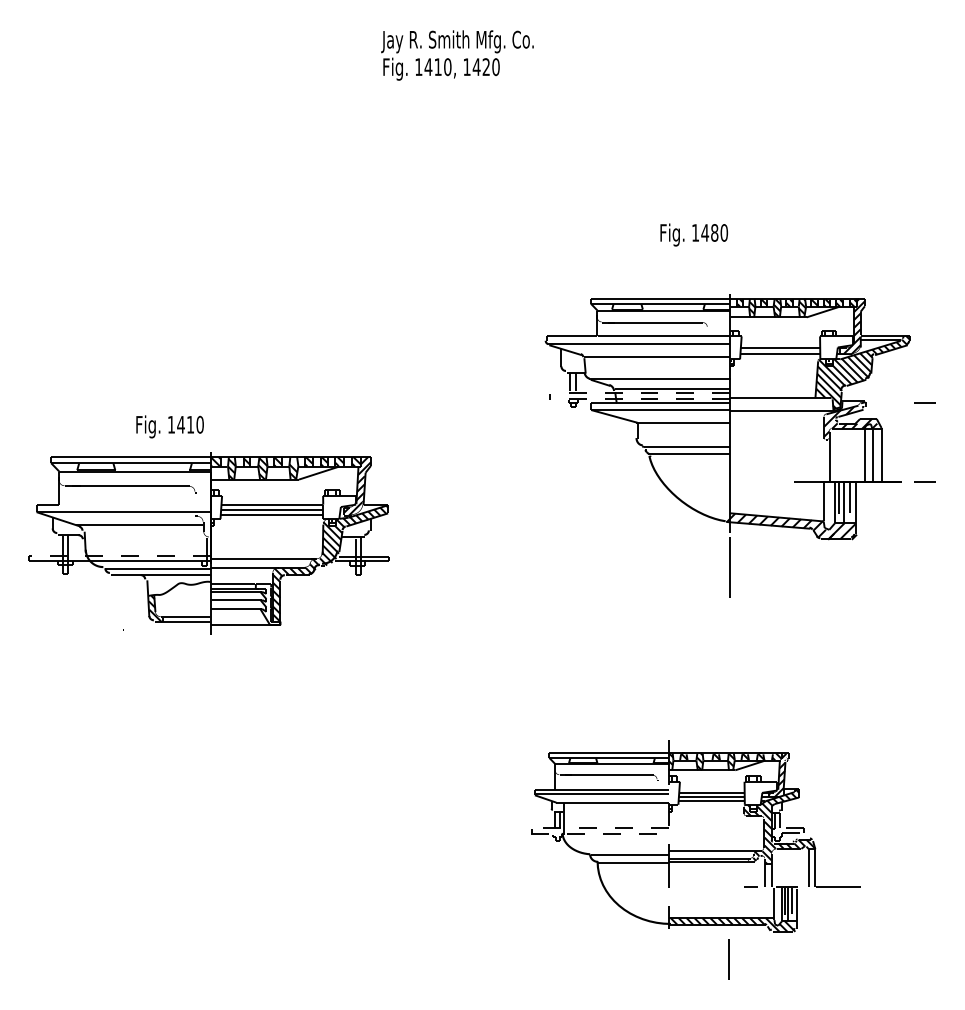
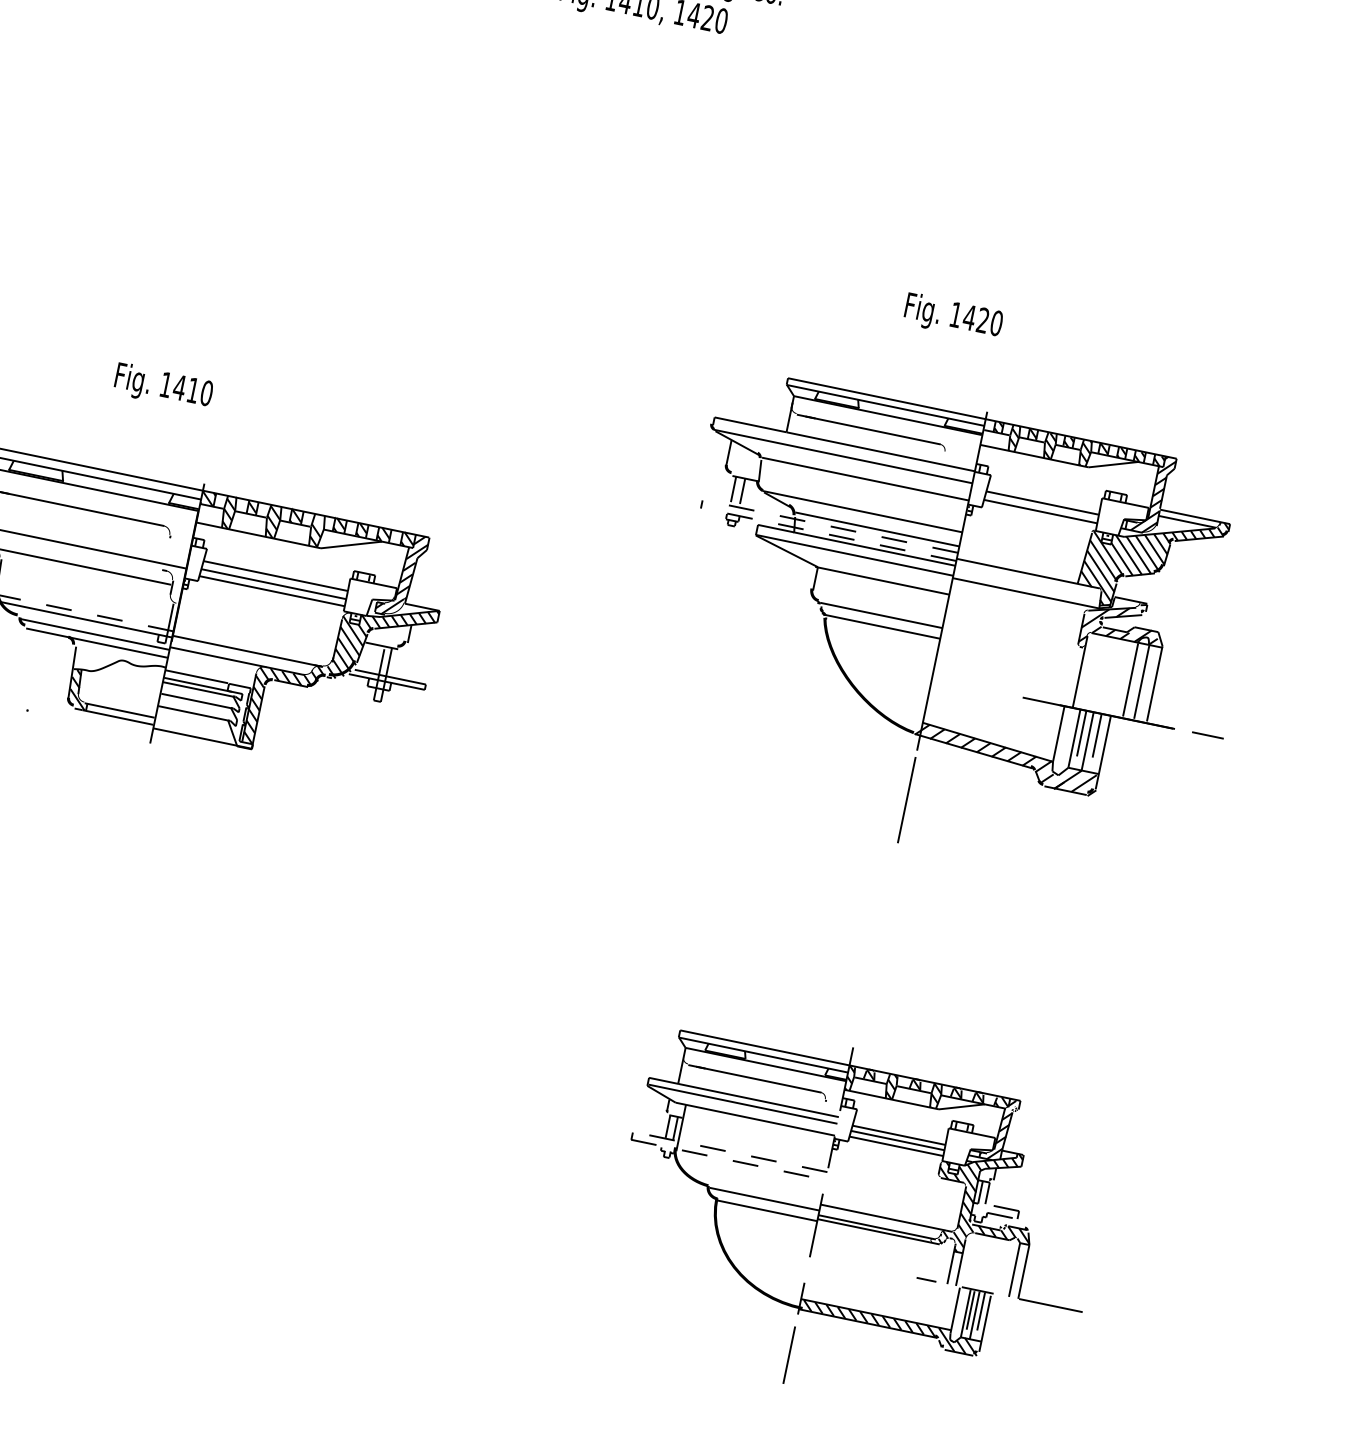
text: (714, 232) -> (982, 319), 1480 -> 1420
line: (924, 402) -> (1230, 622), removed
text: (169, 426) -> (162, 386), moved
part: (695, 836) -> (863, 1191), moved

